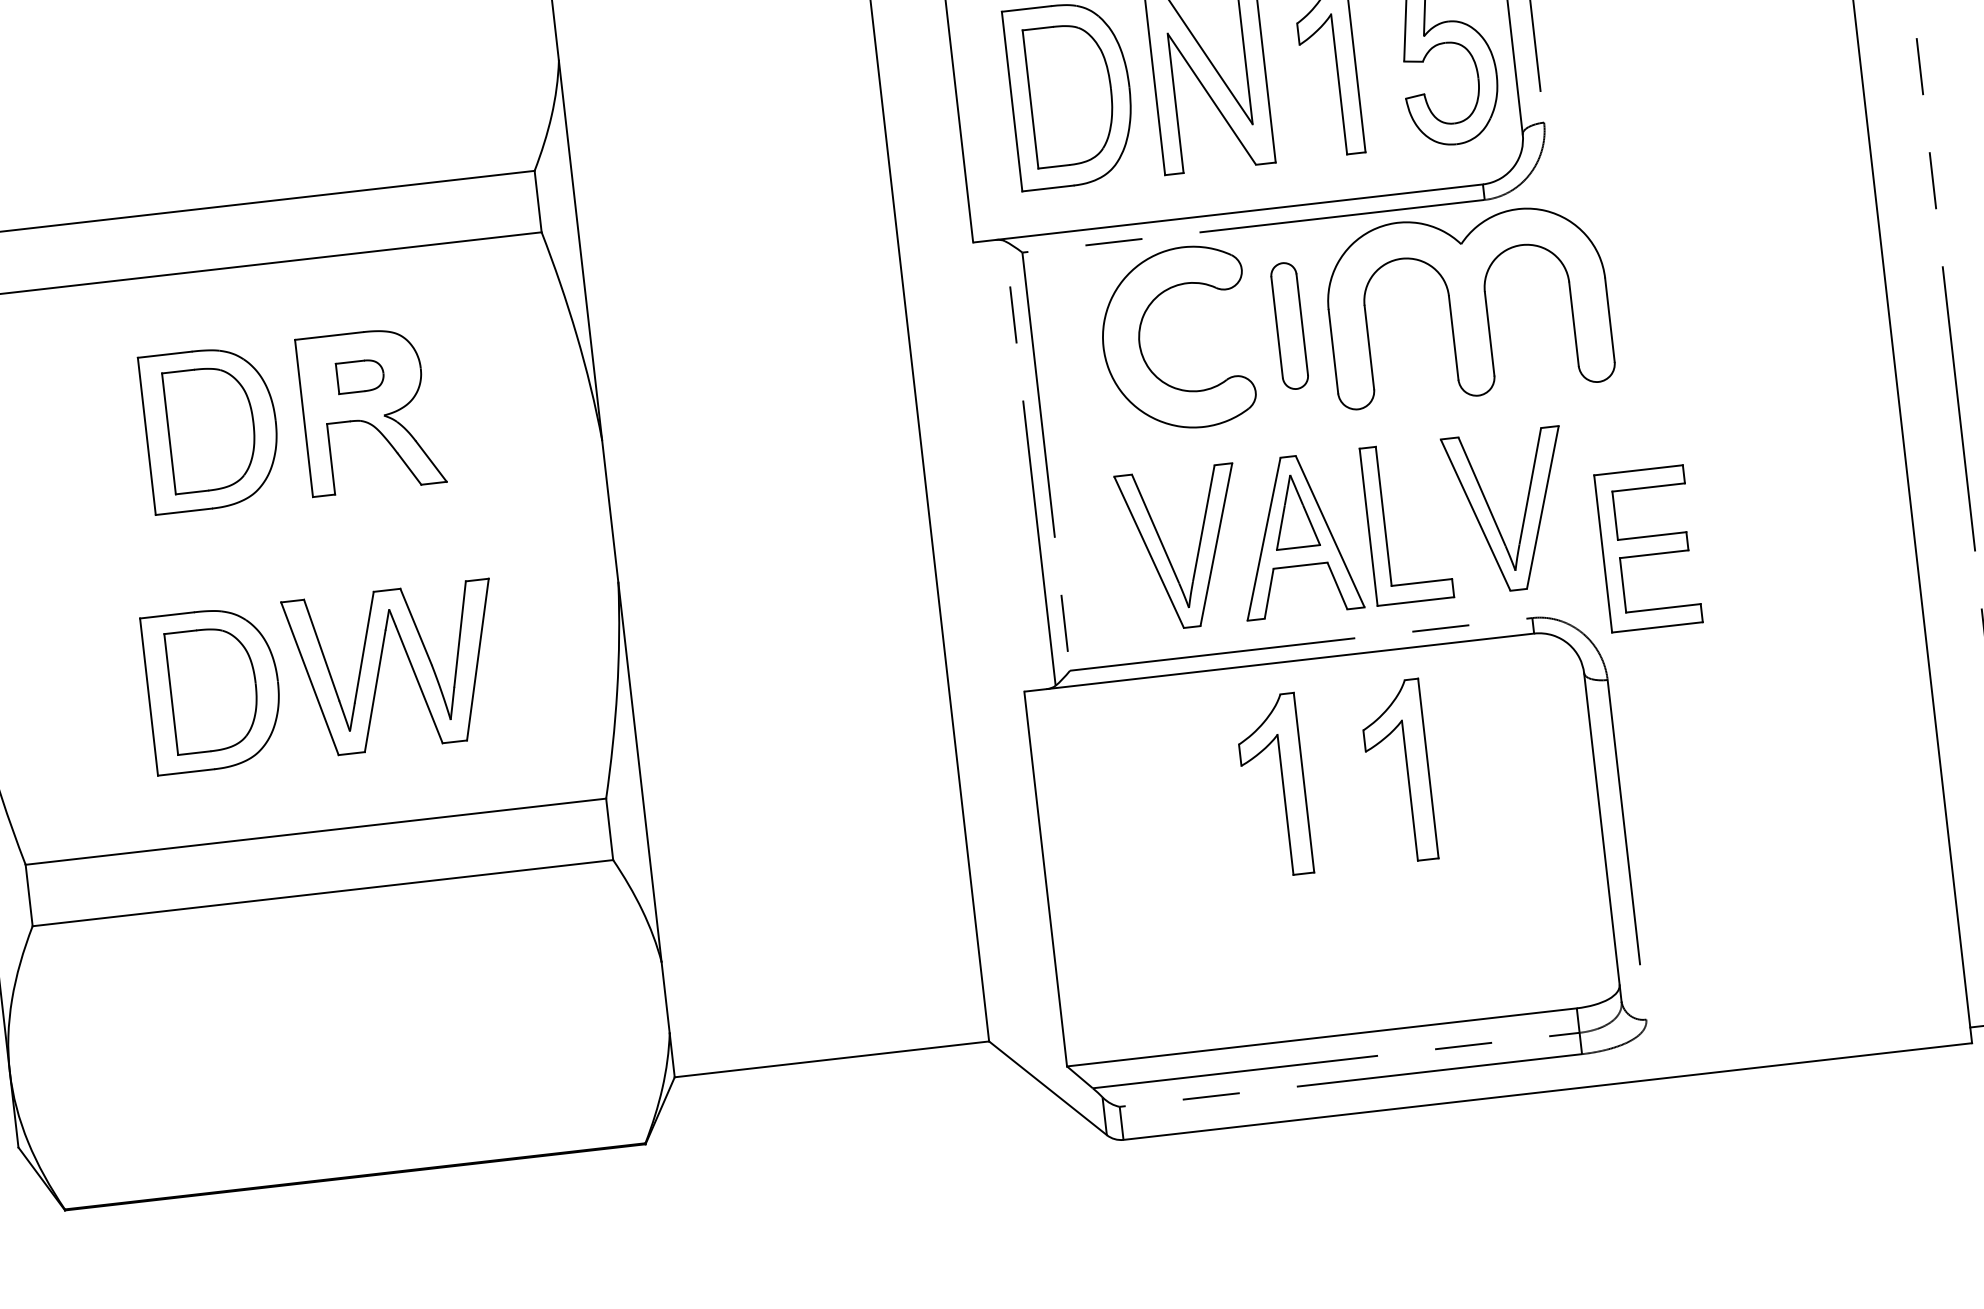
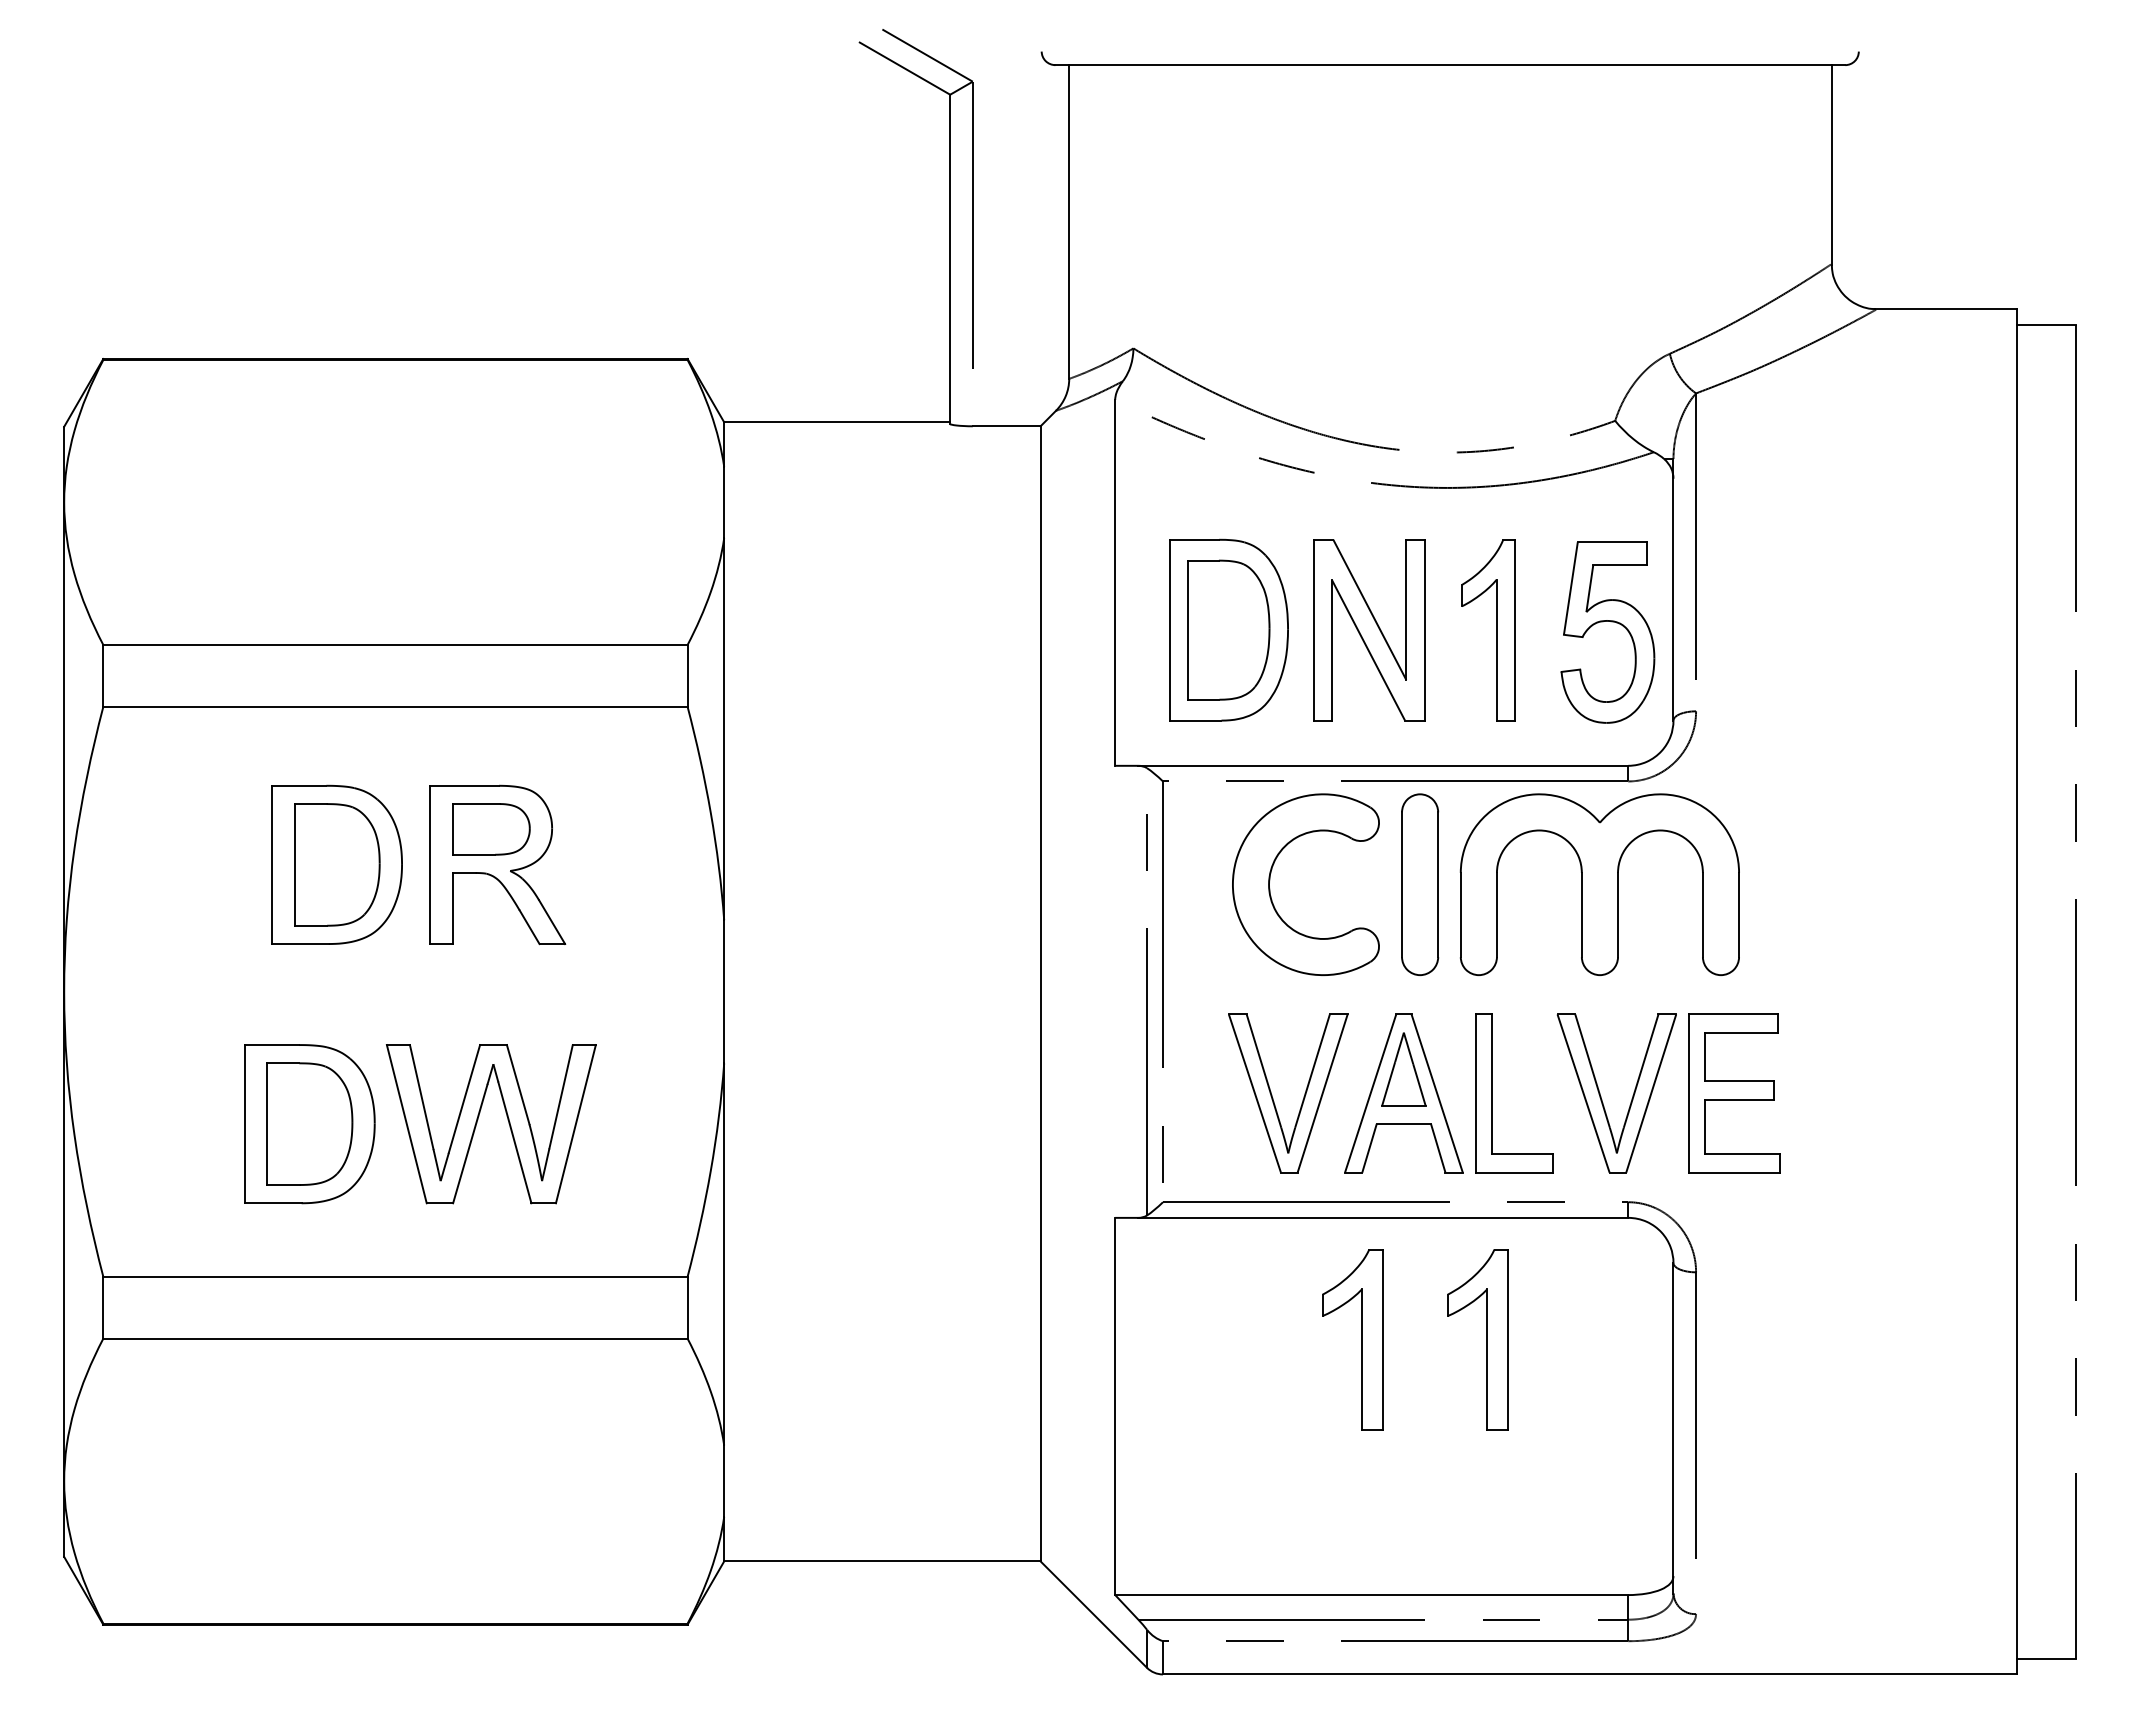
part: (1289, 325) -> (1420, 884), size x1.43
part: (360, 376) -> (491, 829), size x1.67
part: (1648, 548) -> (1734, 1093), moved

